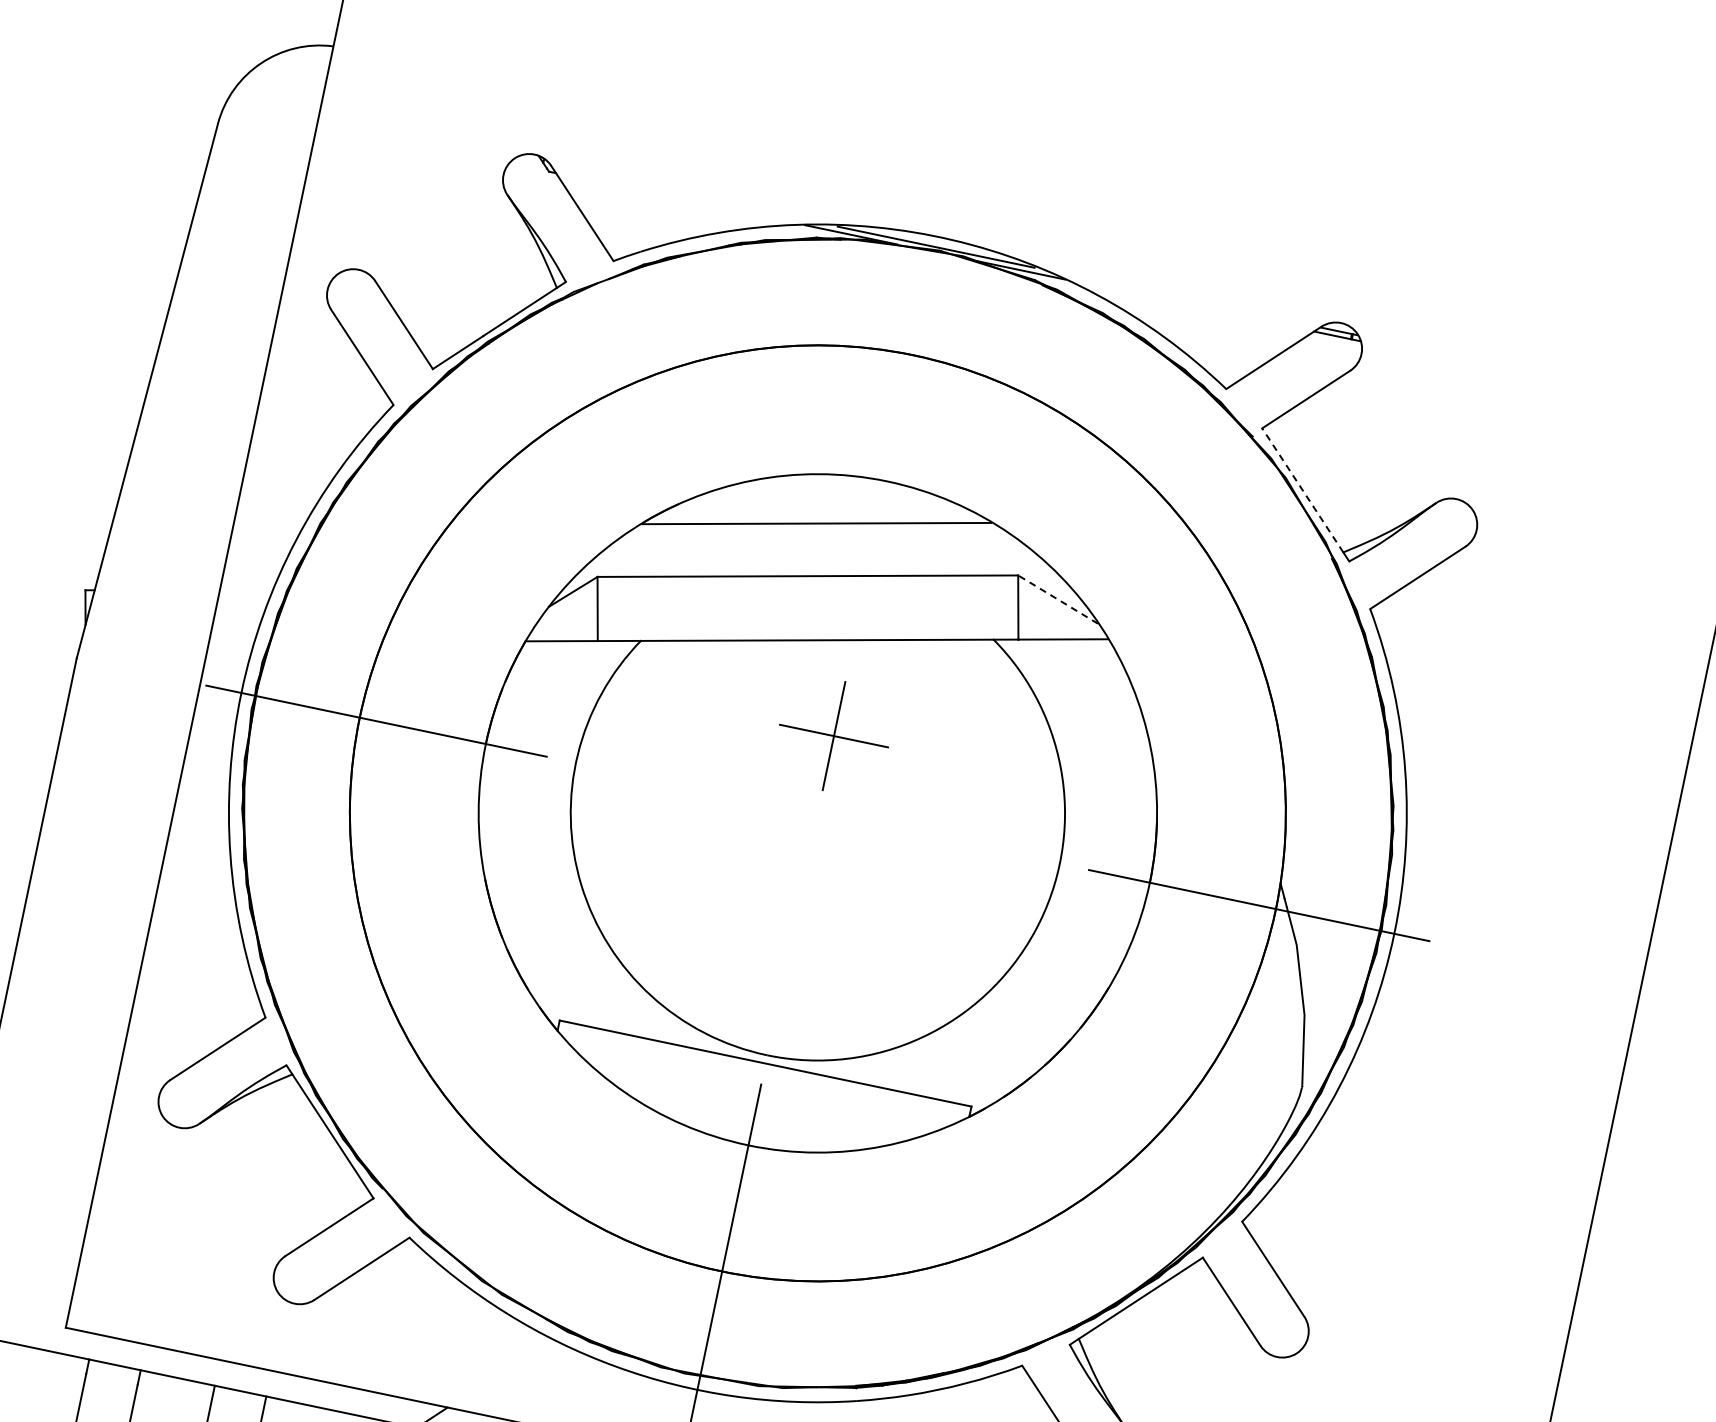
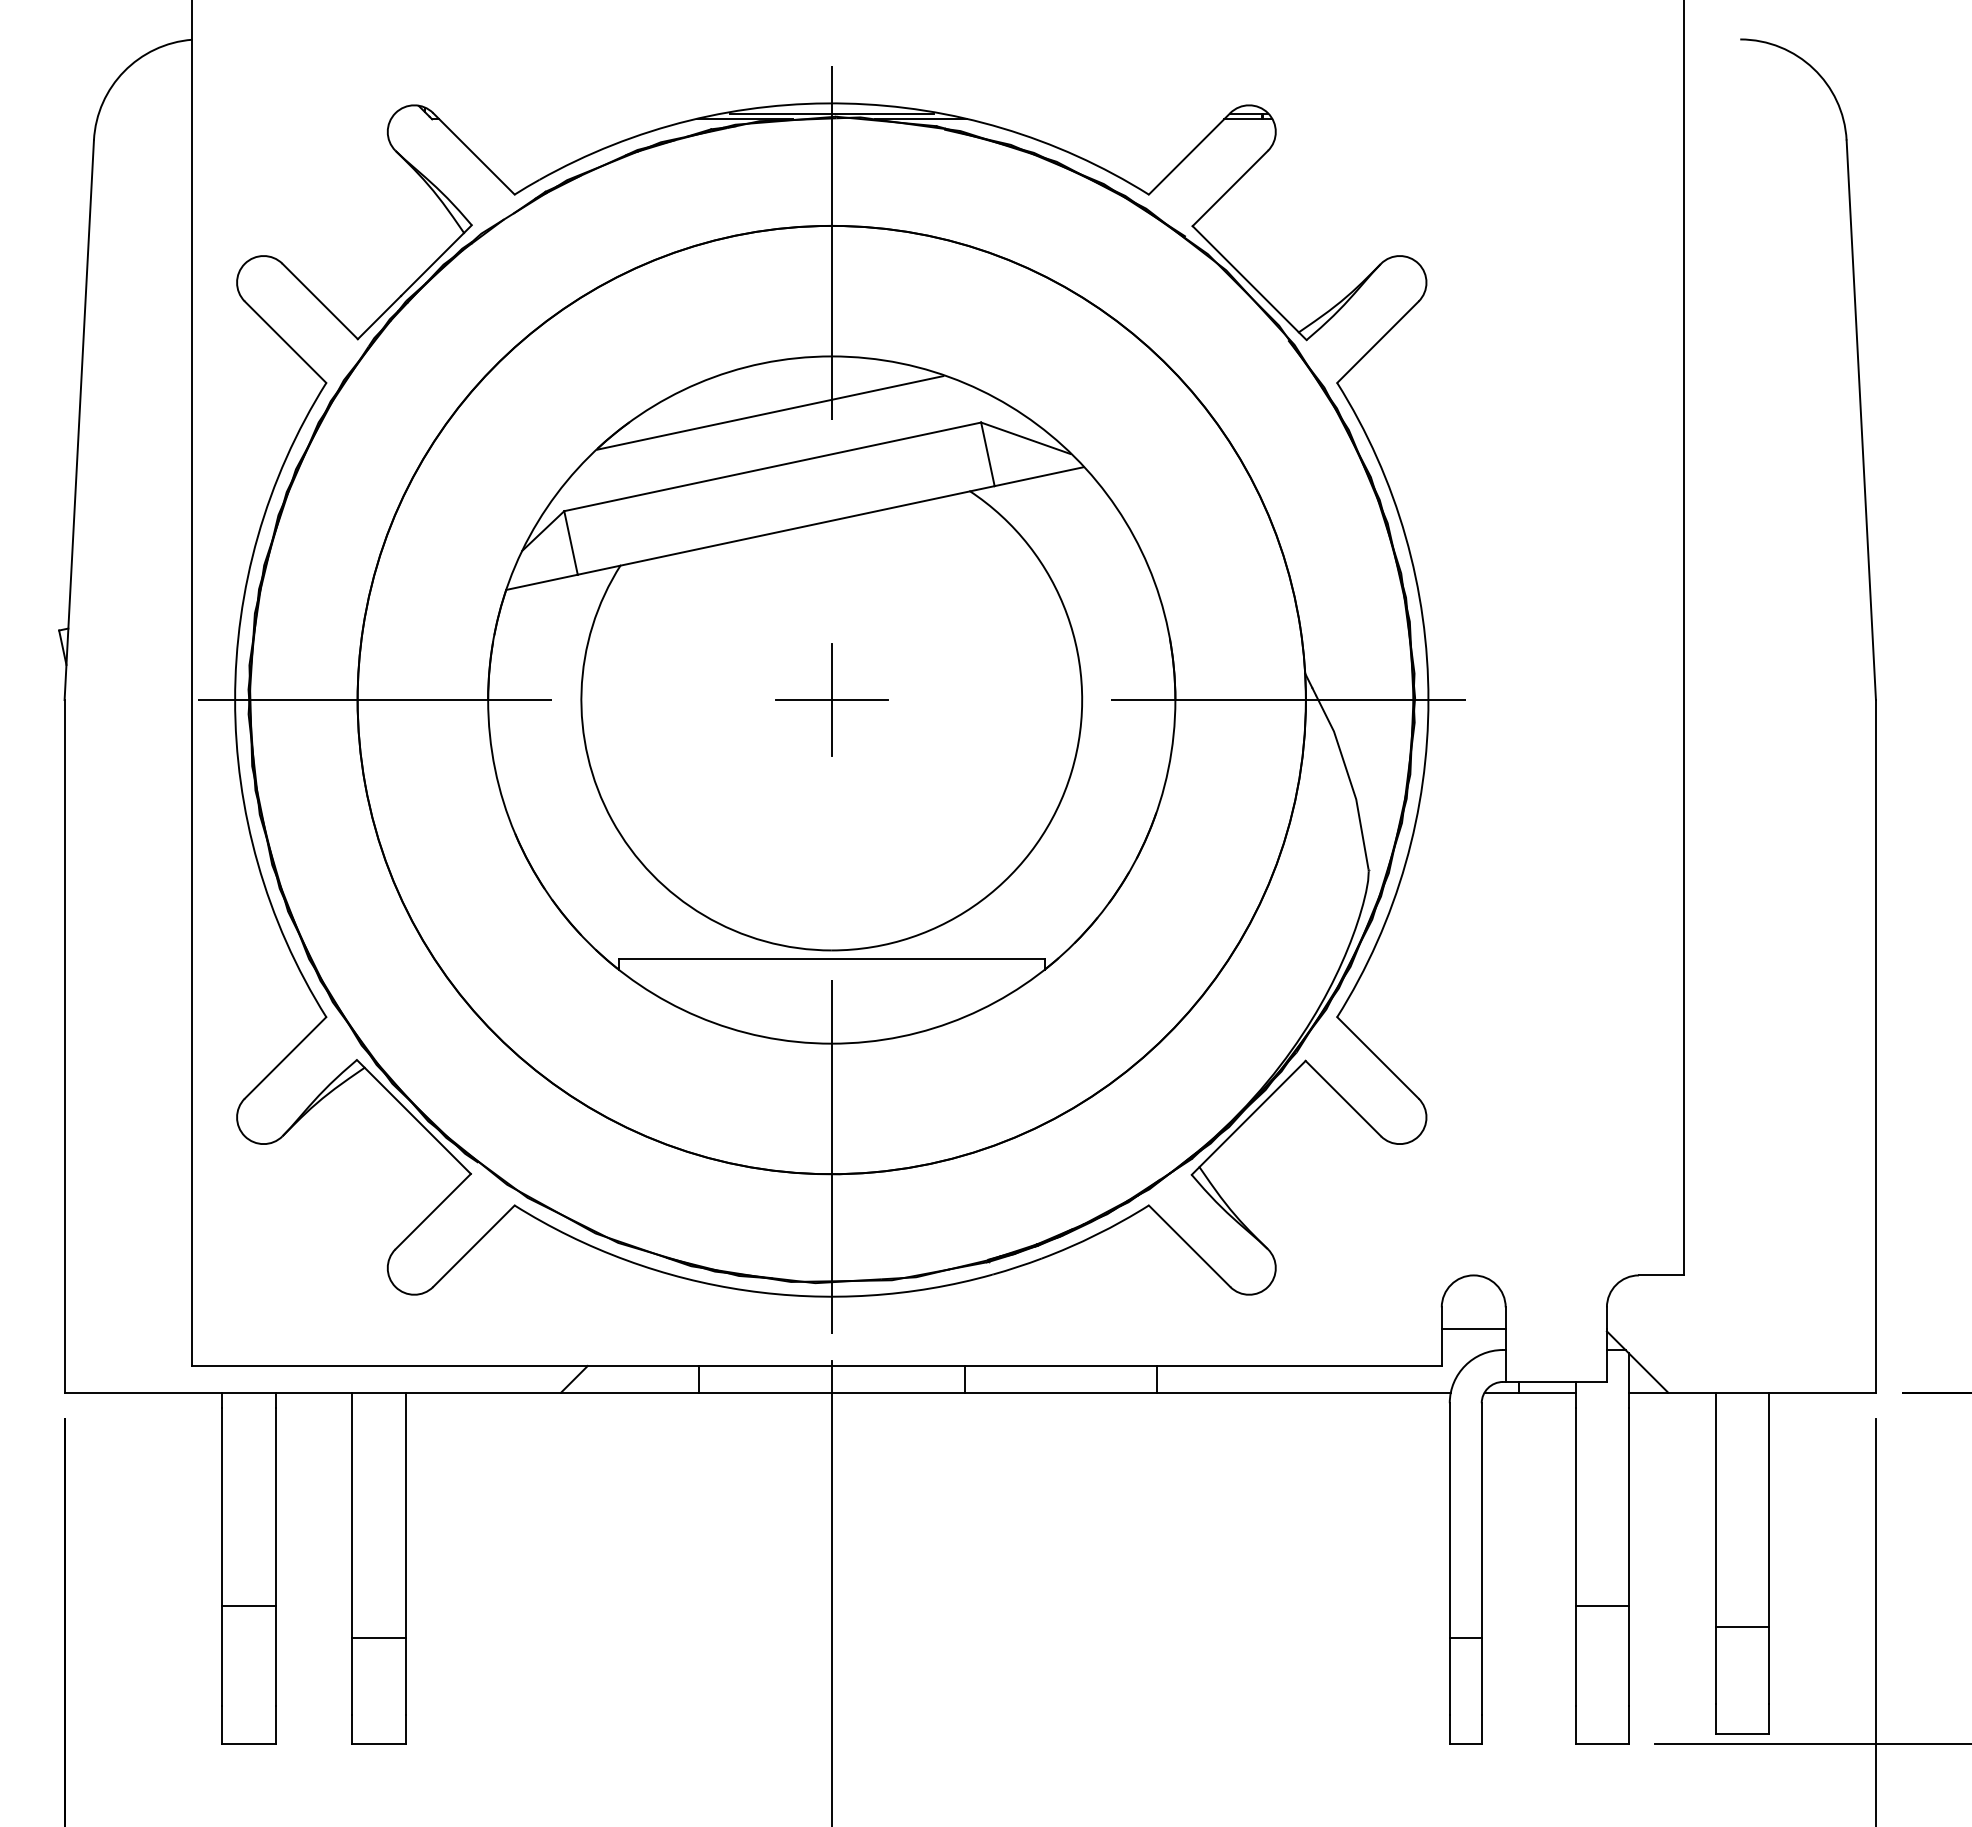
line: (909, 372) -> (831, 243), added
line: (1302, 489) -> (1245, 278), dashed -> solid
line: (1057, 599) -> (1025, 438), dashed -> solid
part: (833, 735) -> (831, 699), moved

